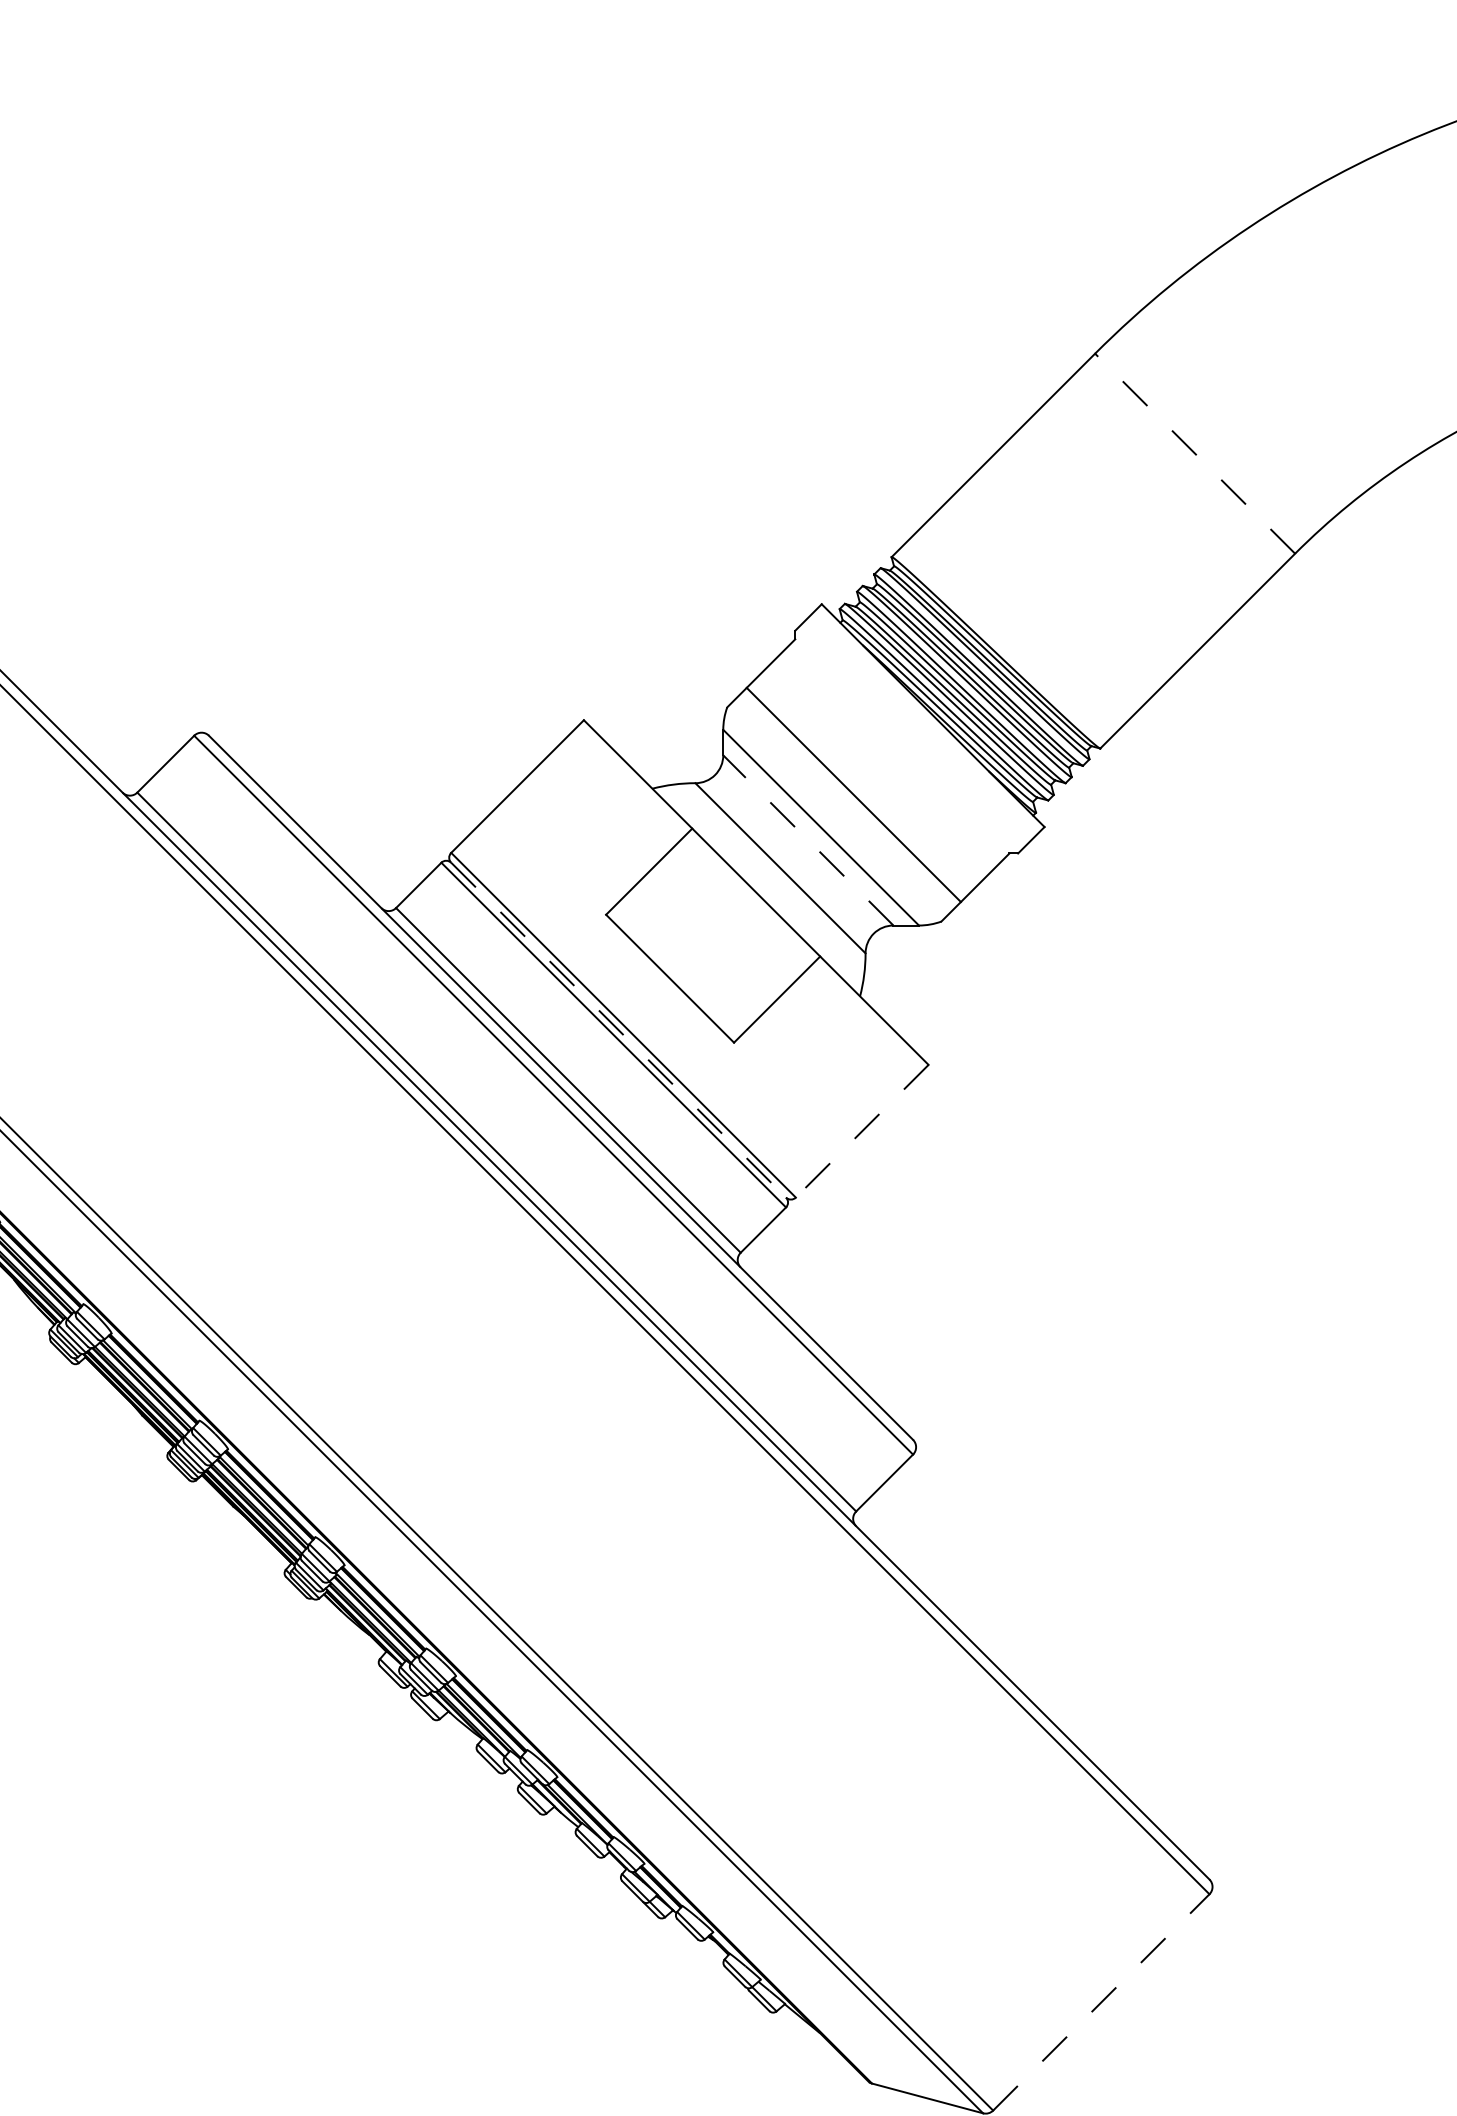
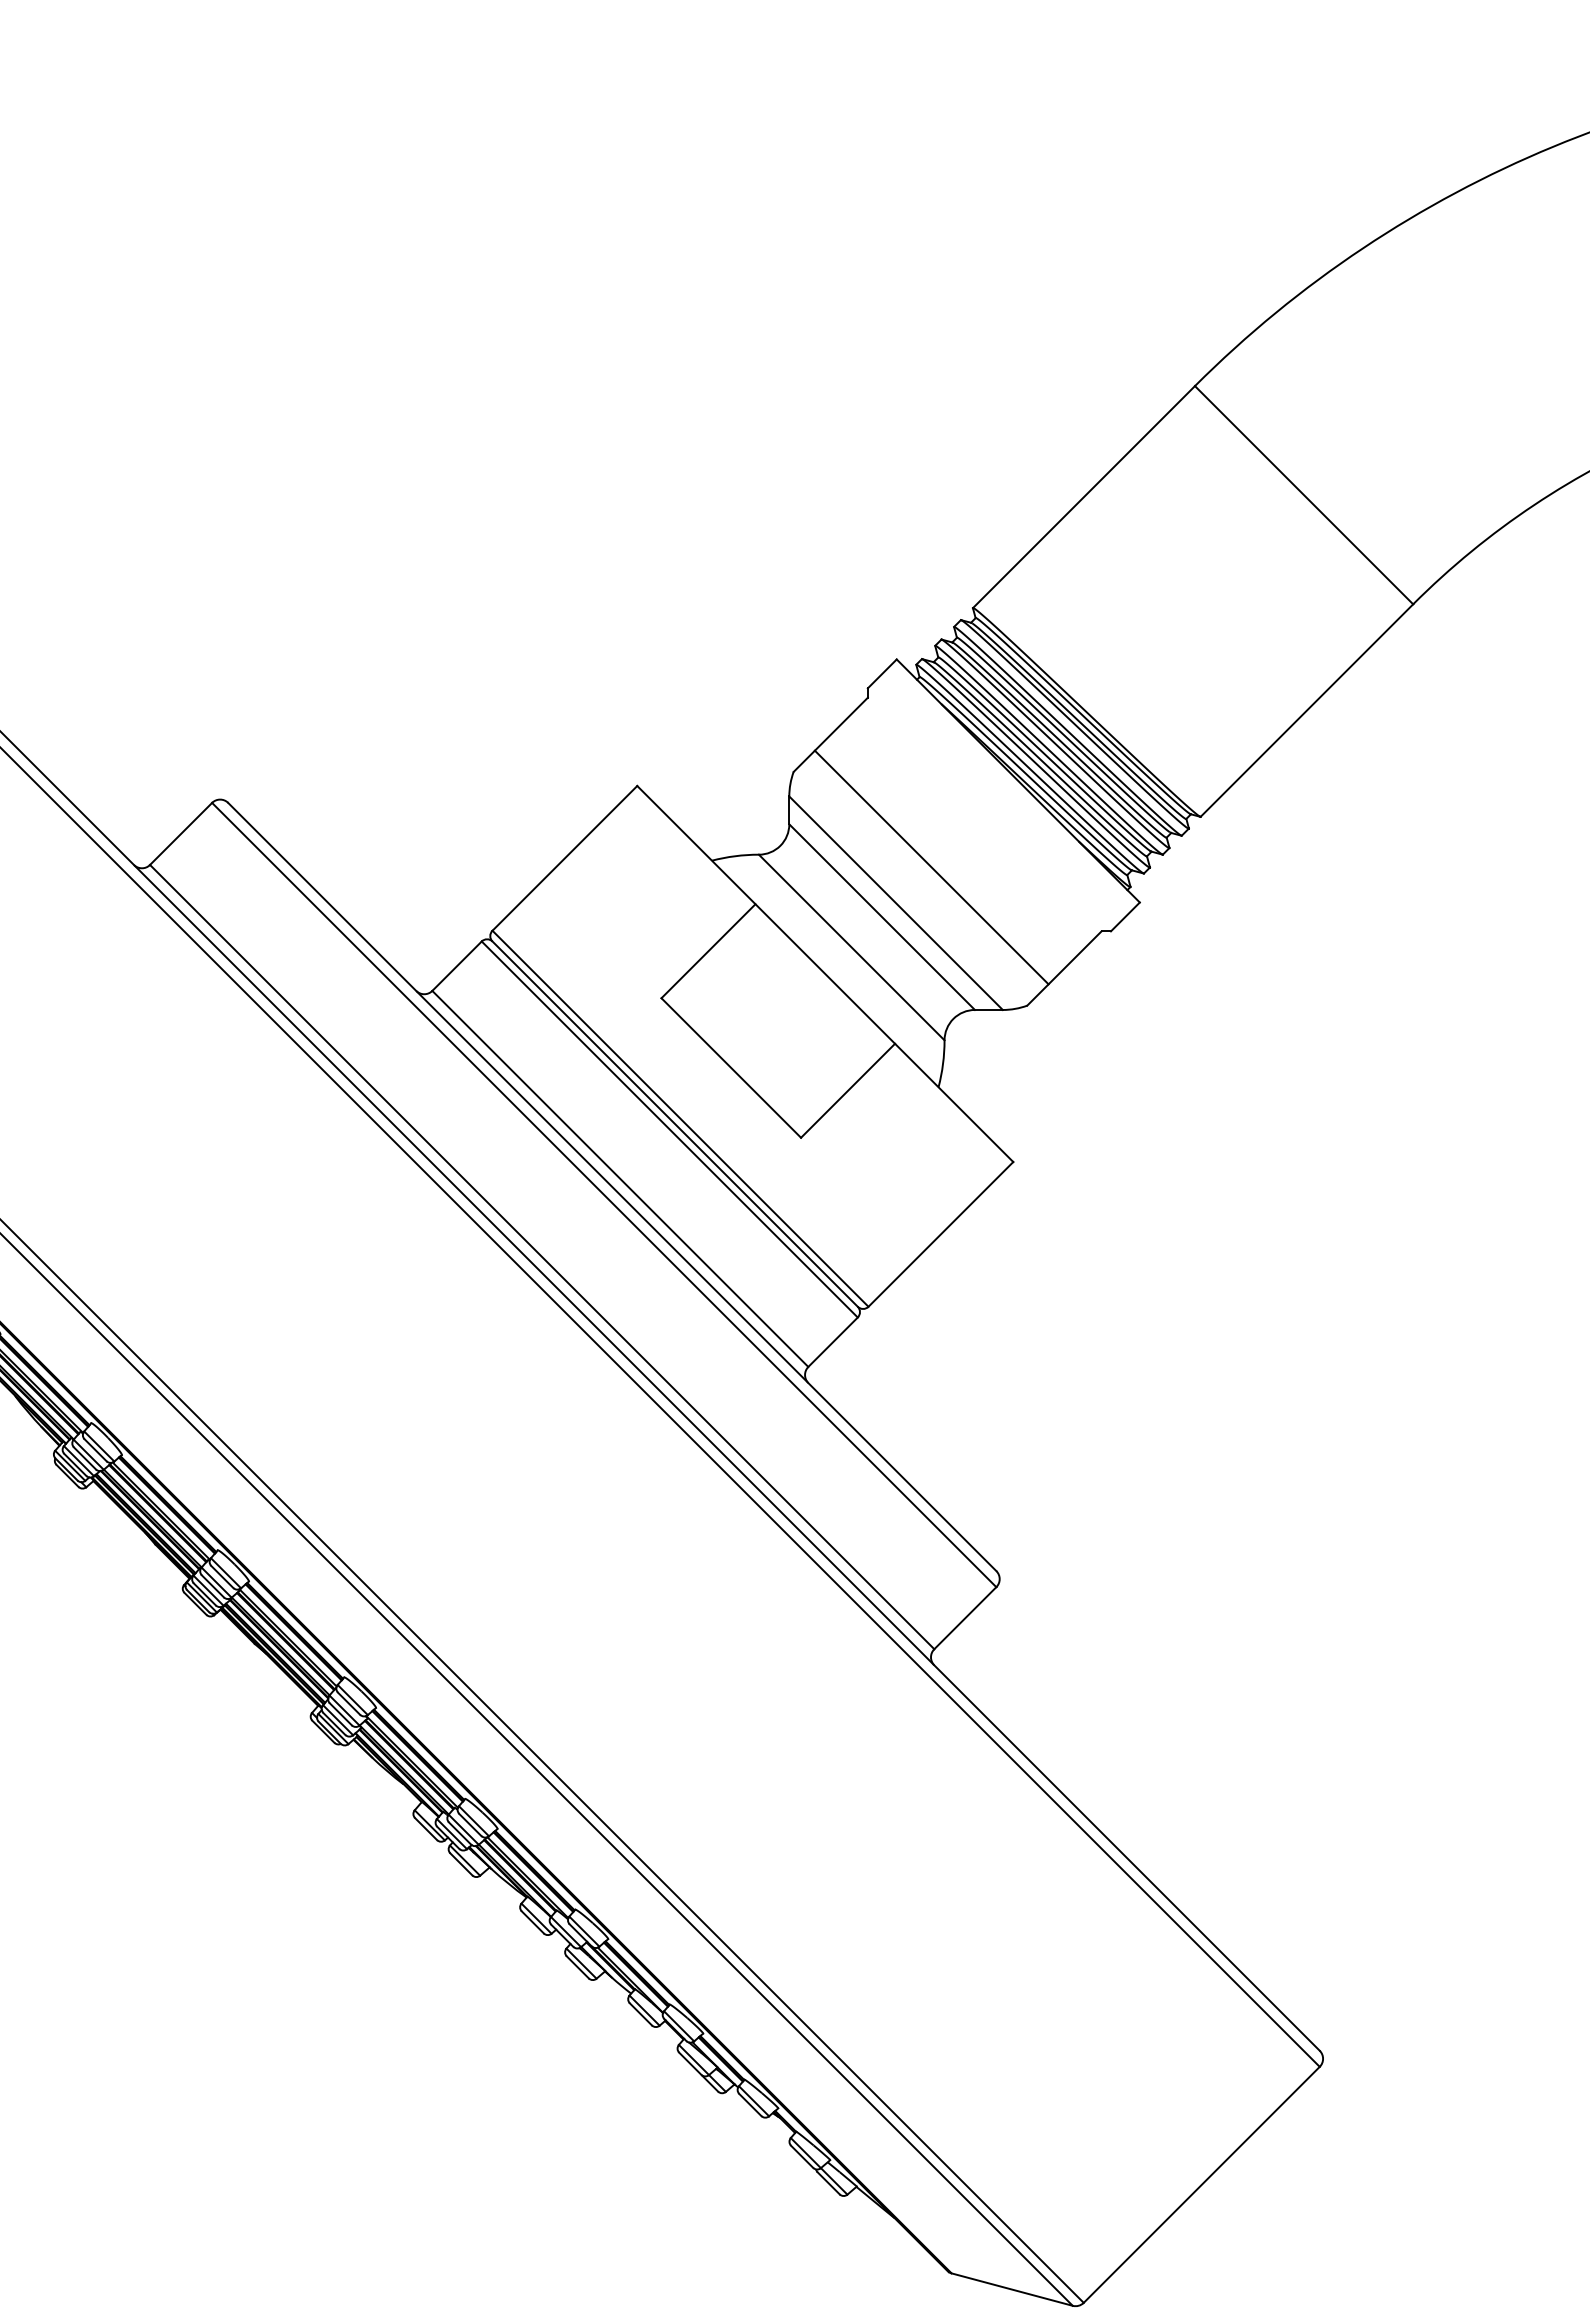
line: (1194, 453) -> (1303, 494), dashed -> solid
line: (807, 839) -> (881, 916), dashed -> solid
line: (618, 1030) -> (675, 1124), dashed -> solid
line: (861, 1131) -> (940, 1234), dashed -> solid
line: (1101, 2002) -> (1201, 2184), dashed -> solid

